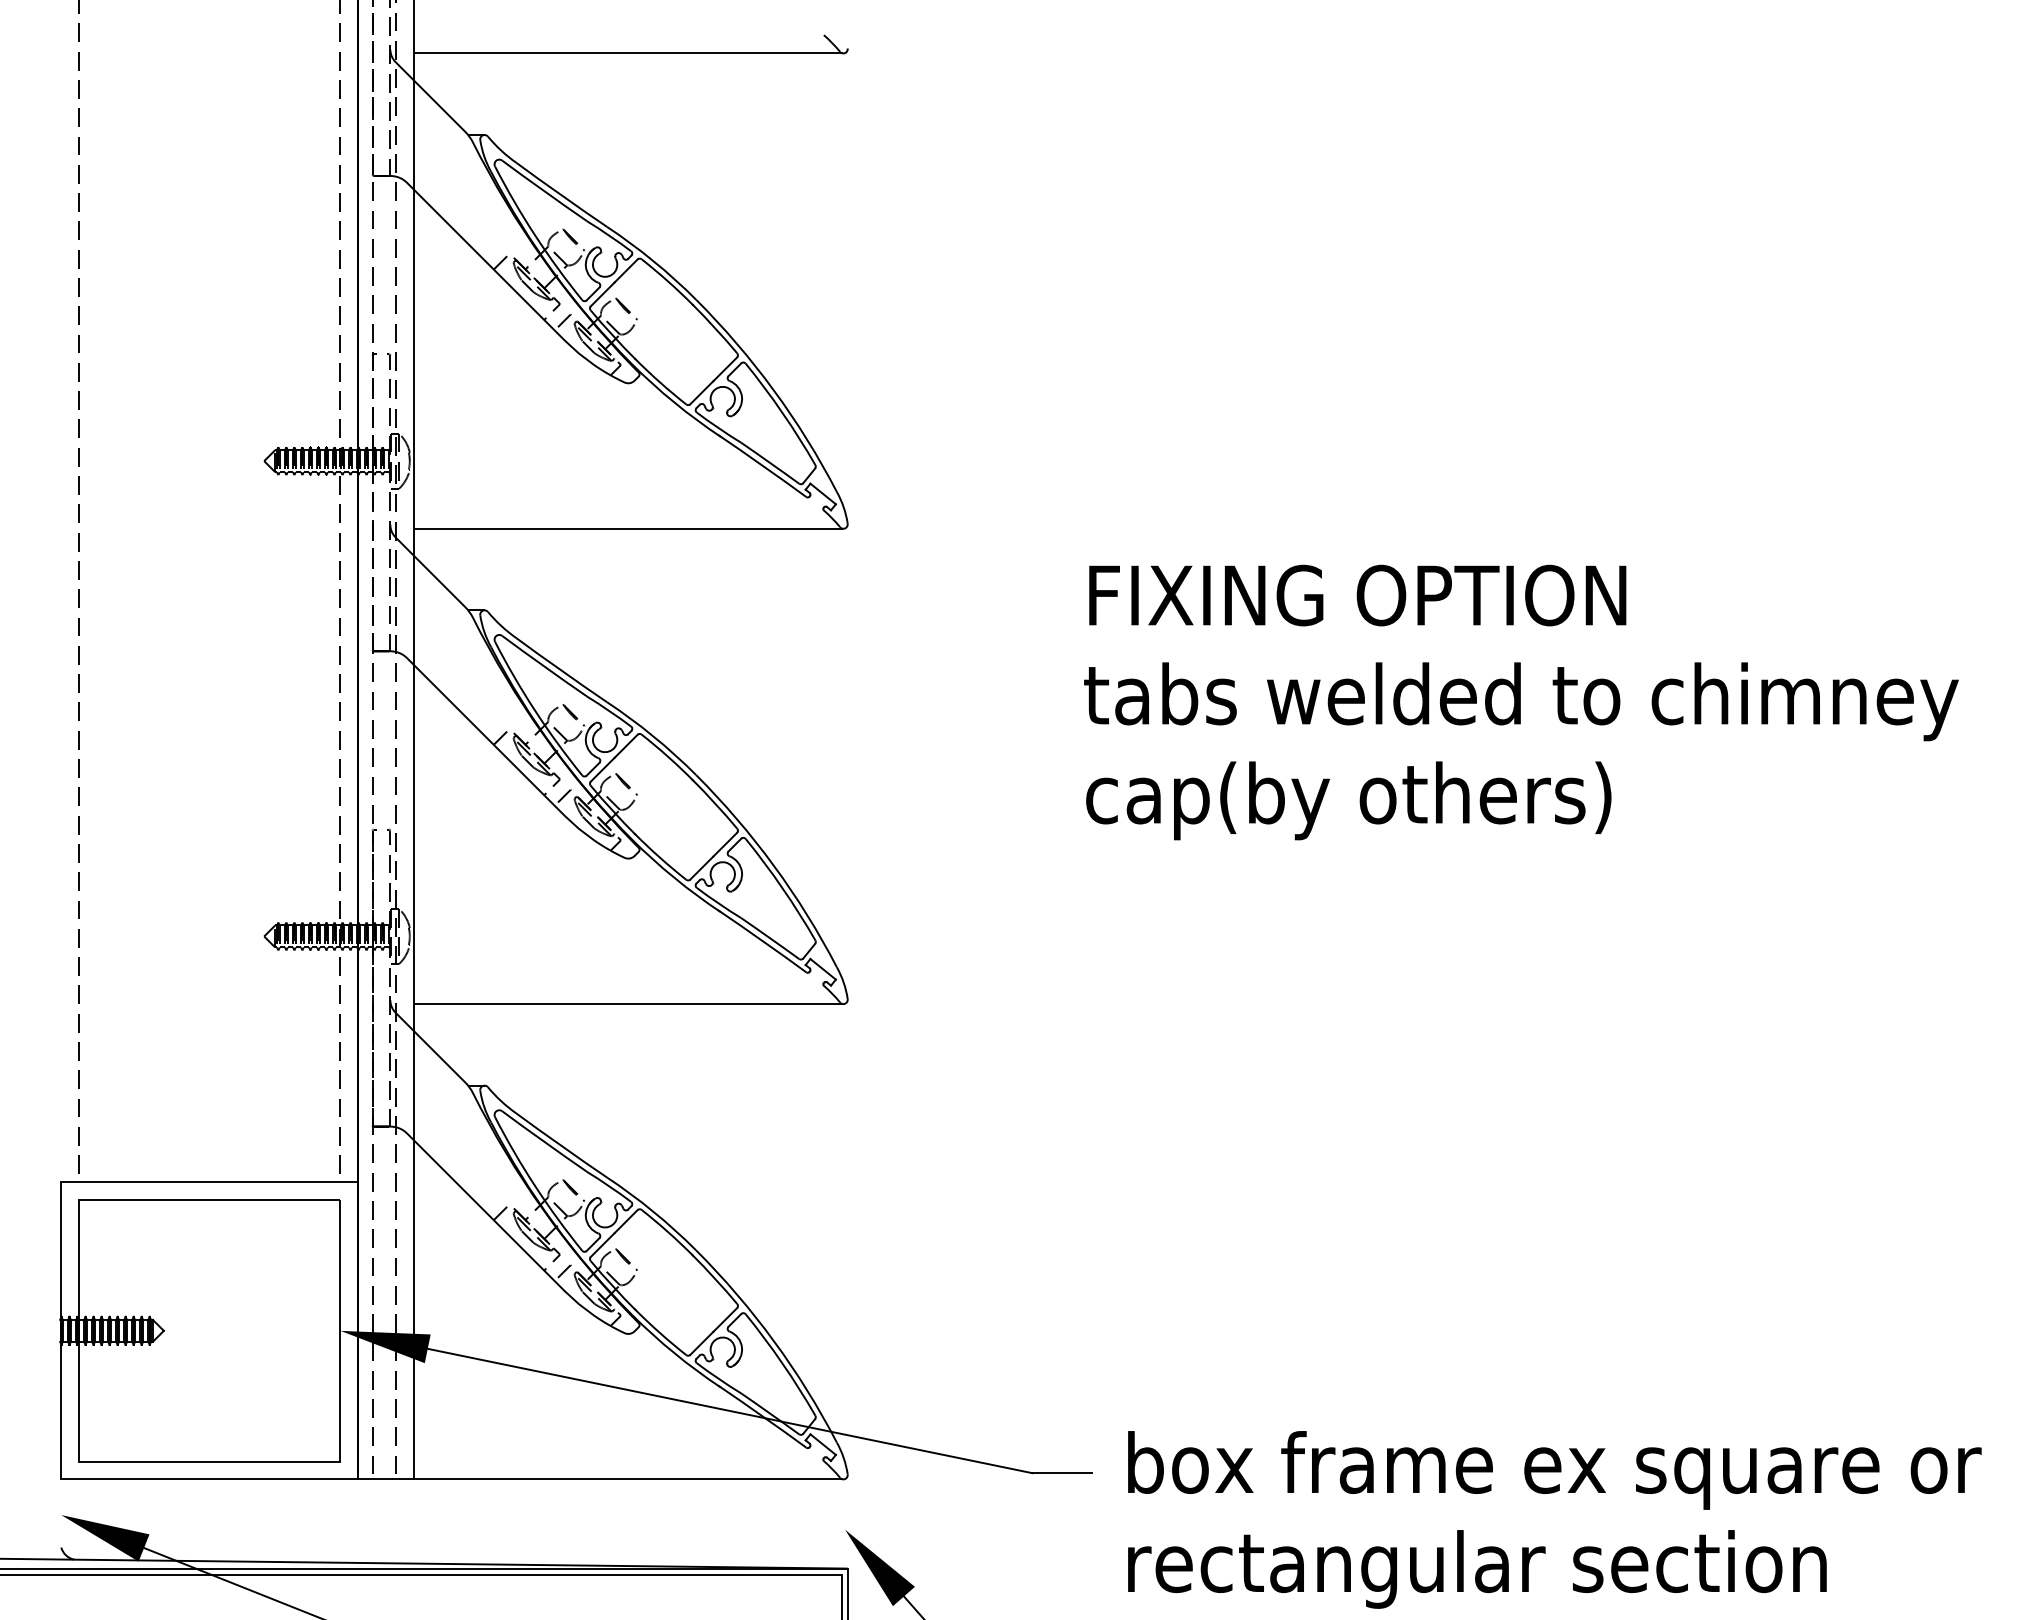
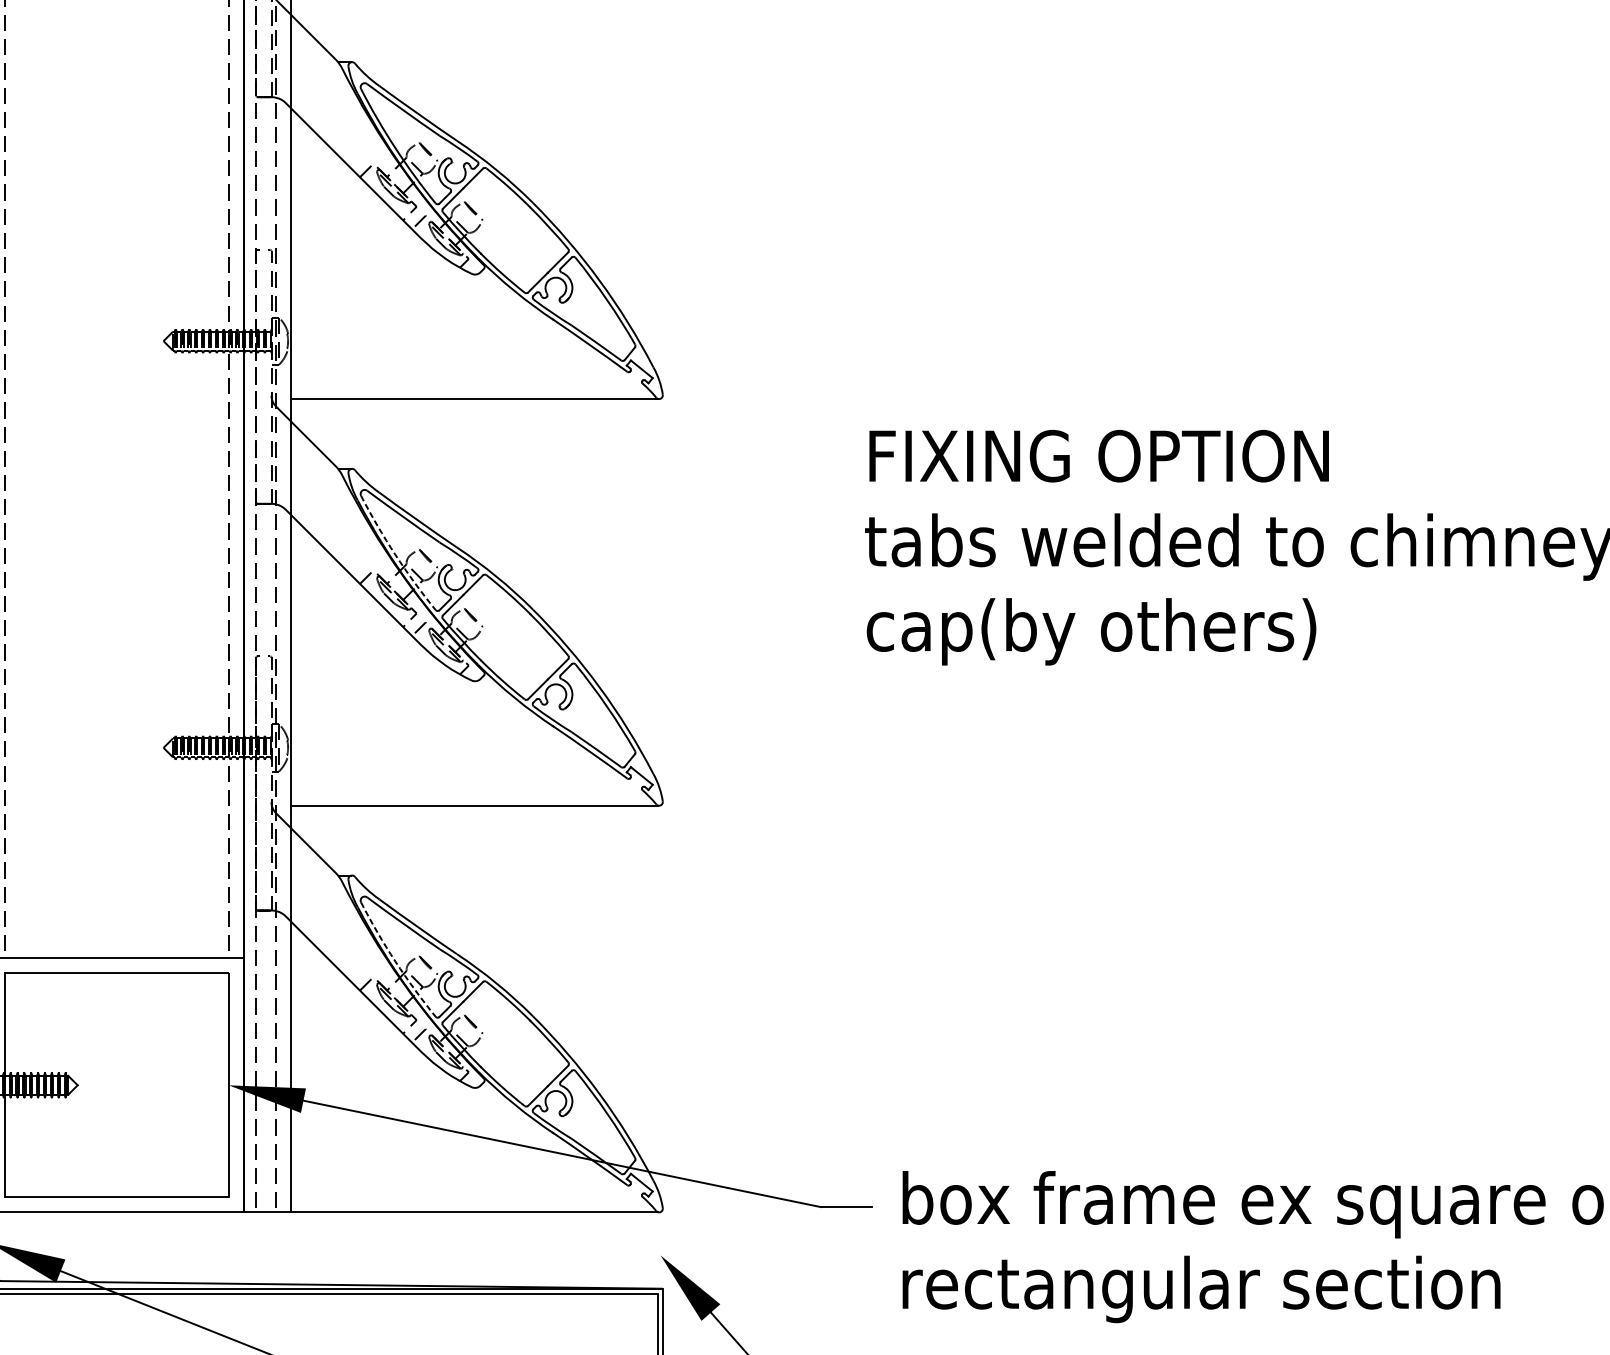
arc: (535, 710) -> (395, 554), solid -> dashed
arc: (535, 1186) -> (395, 961), solid -> dashed

